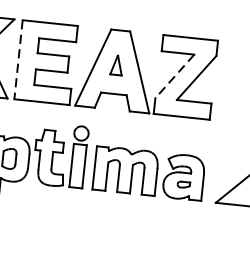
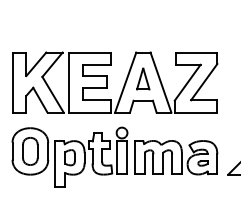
line: (17, 60) -> (68, 83), dashed -> solid
part: (117, 64) -> (143, 78), size x1.43
line: (174, 77) -> (187, 83), dashed -> solid

